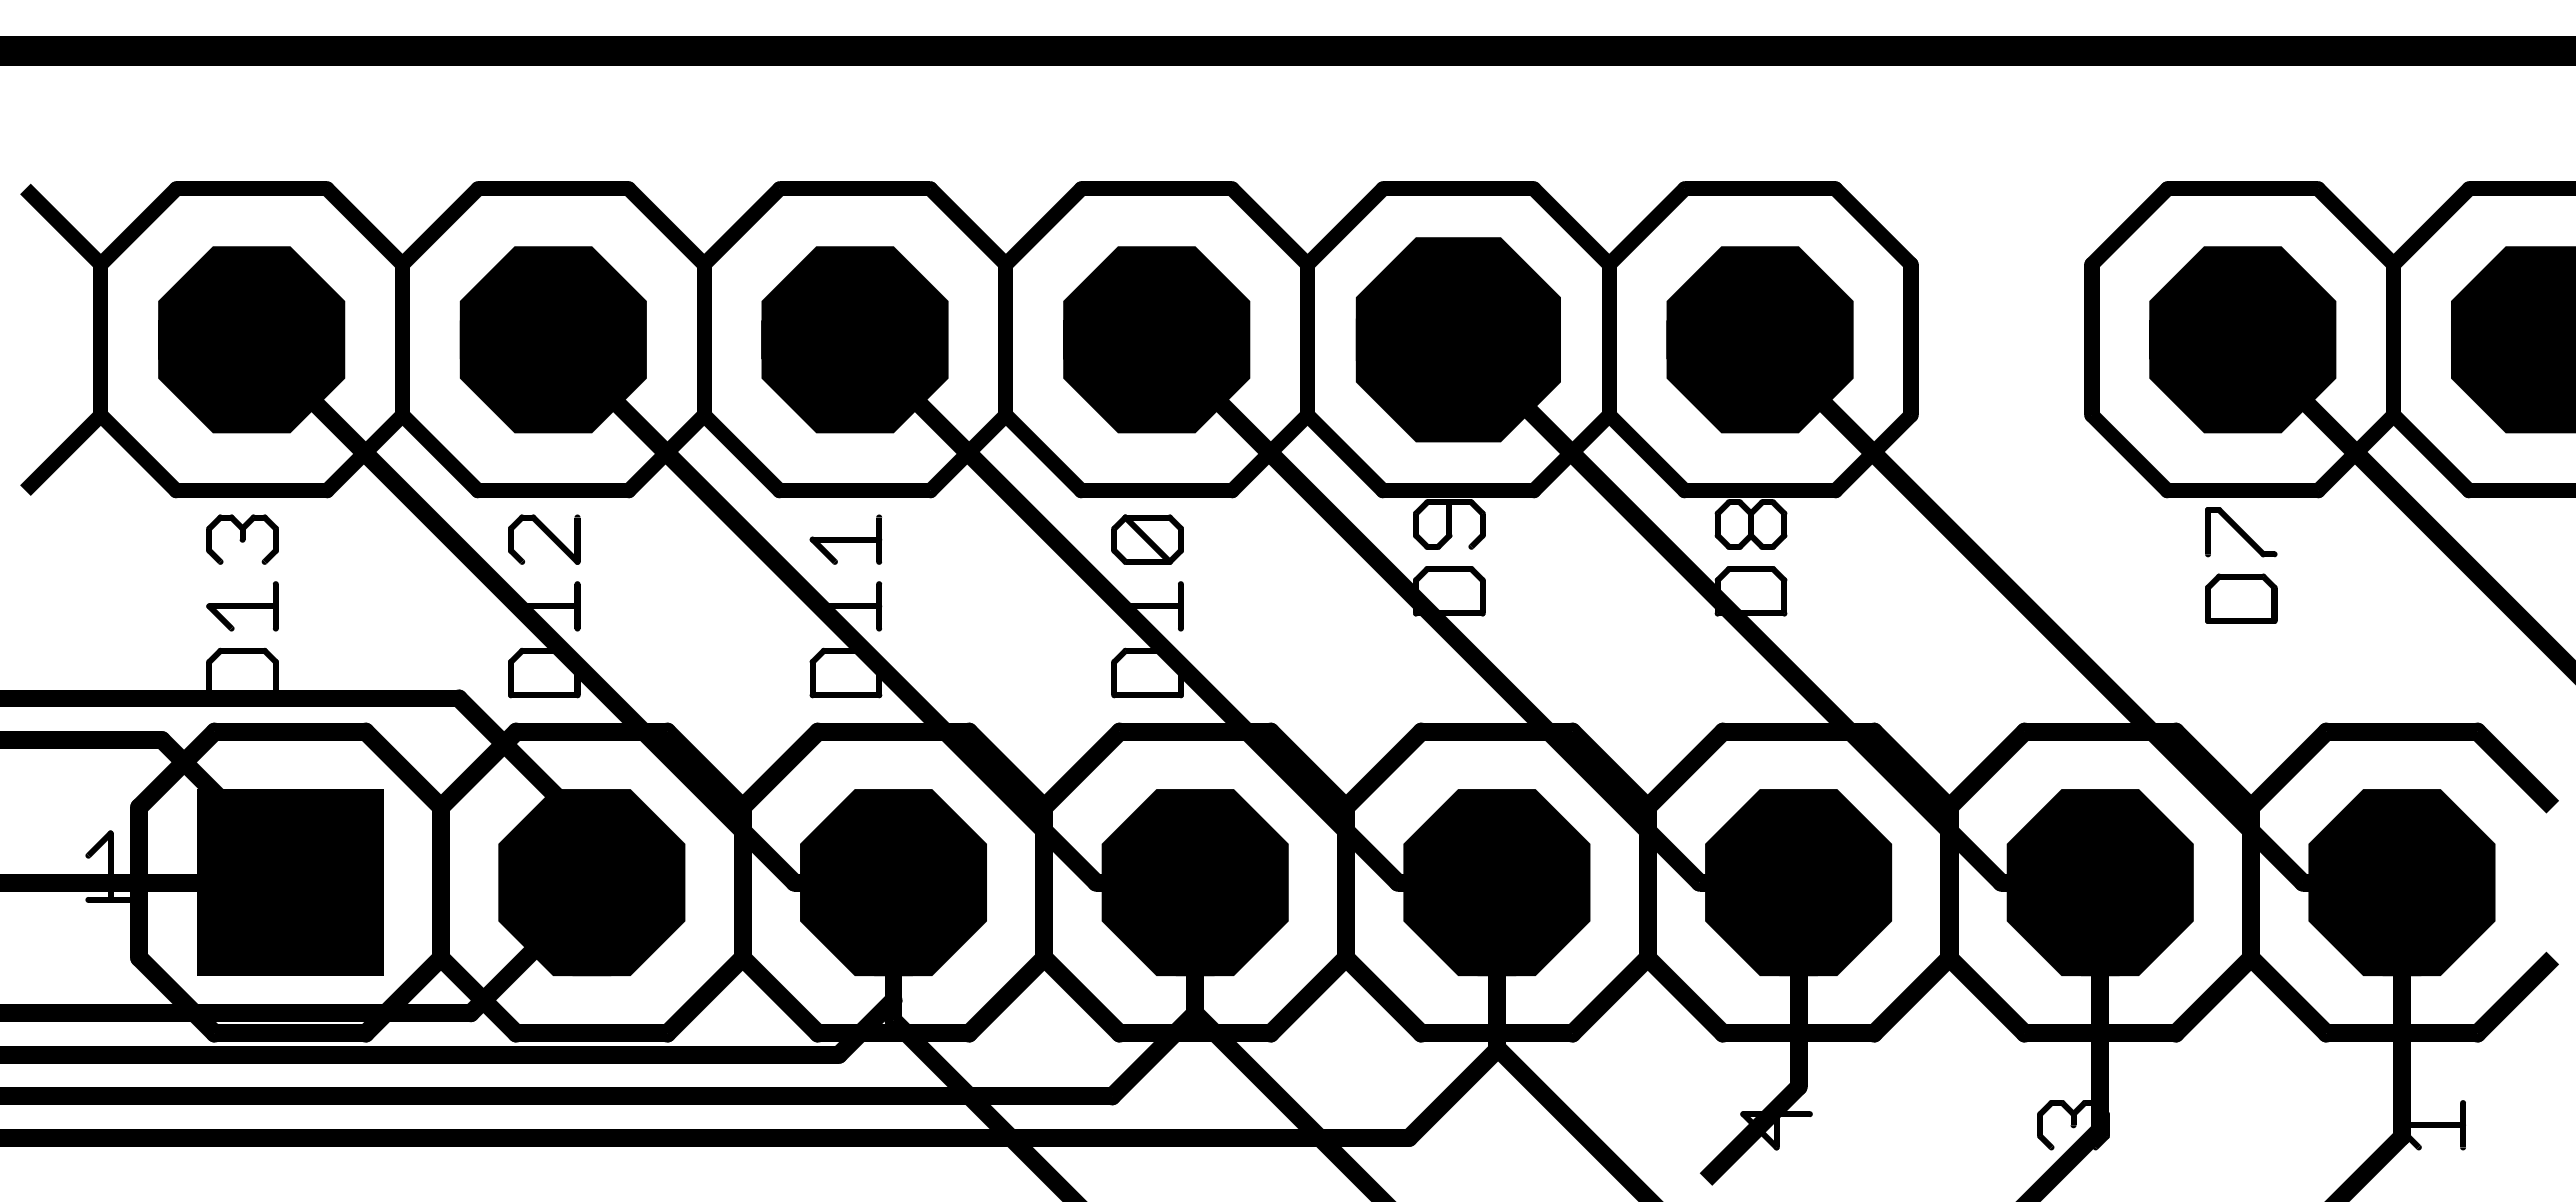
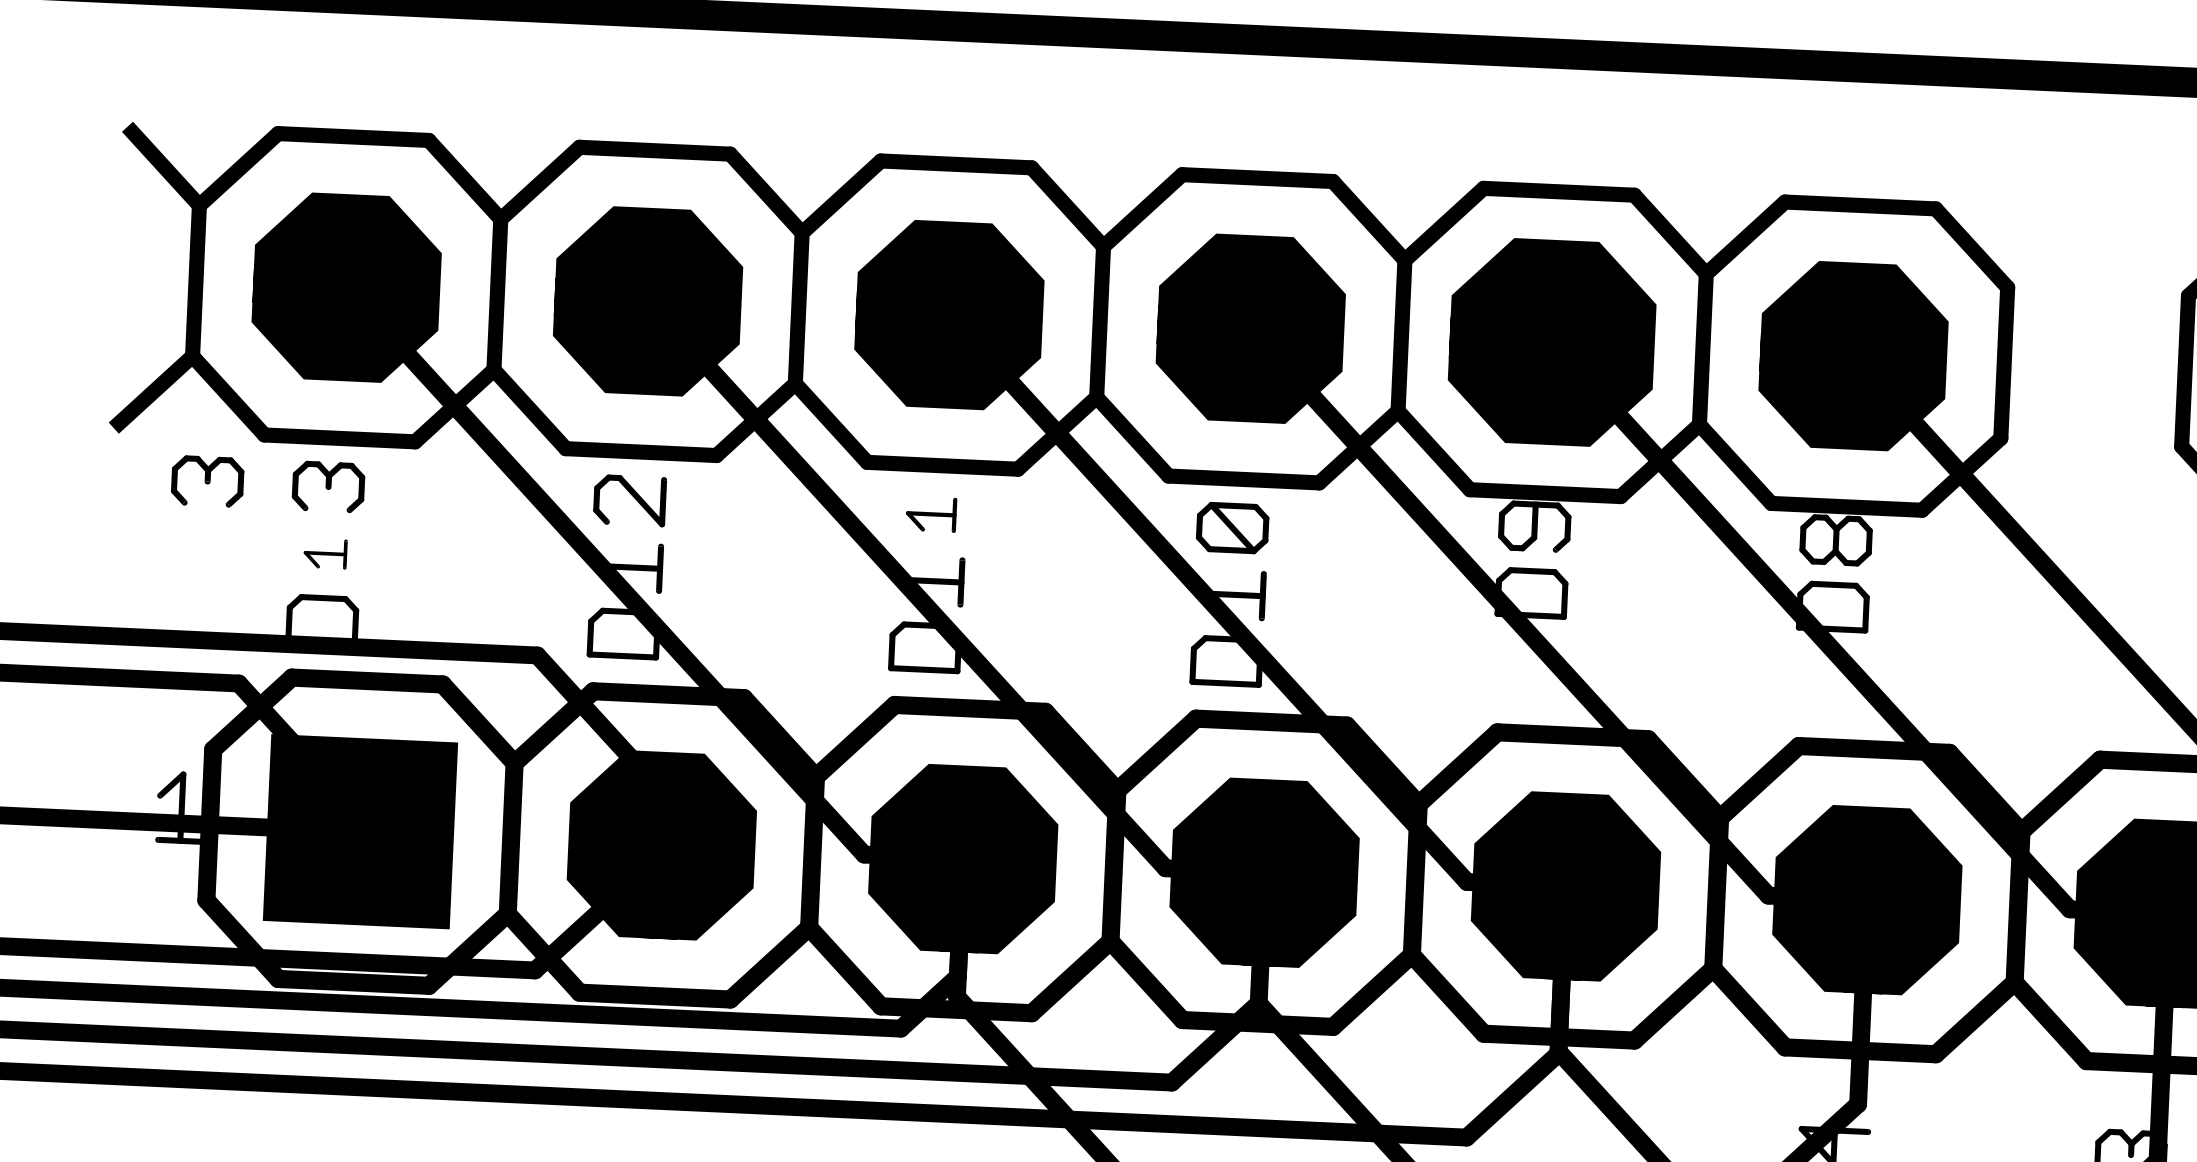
part: (121, 539) -> (207, 481), added
part: (845, 539) -> (930, 514), size x0.7
part: (242, 606) -> (325, 553), size x0.6

